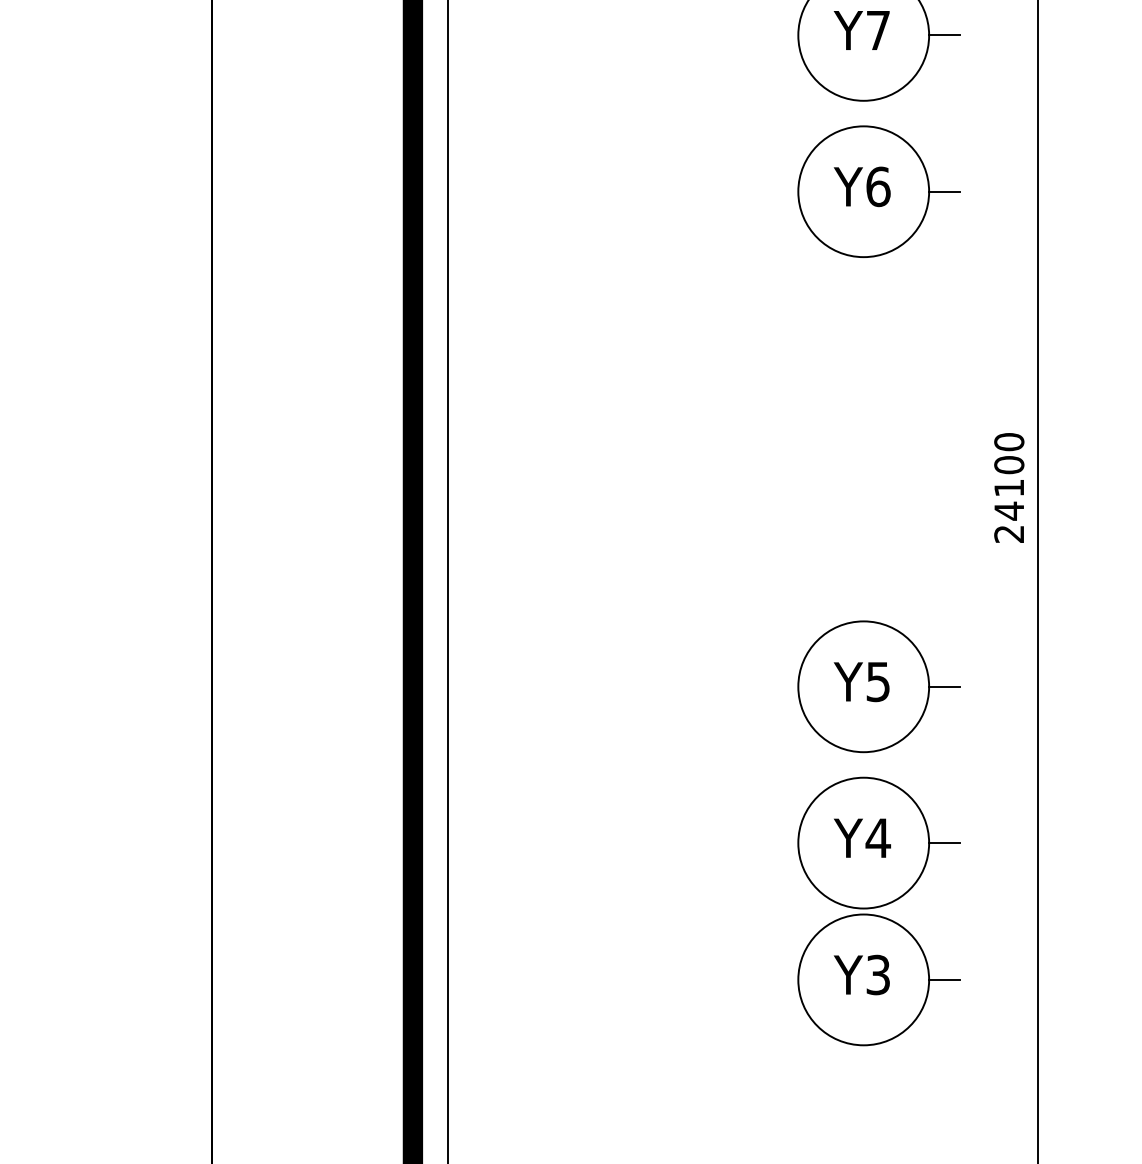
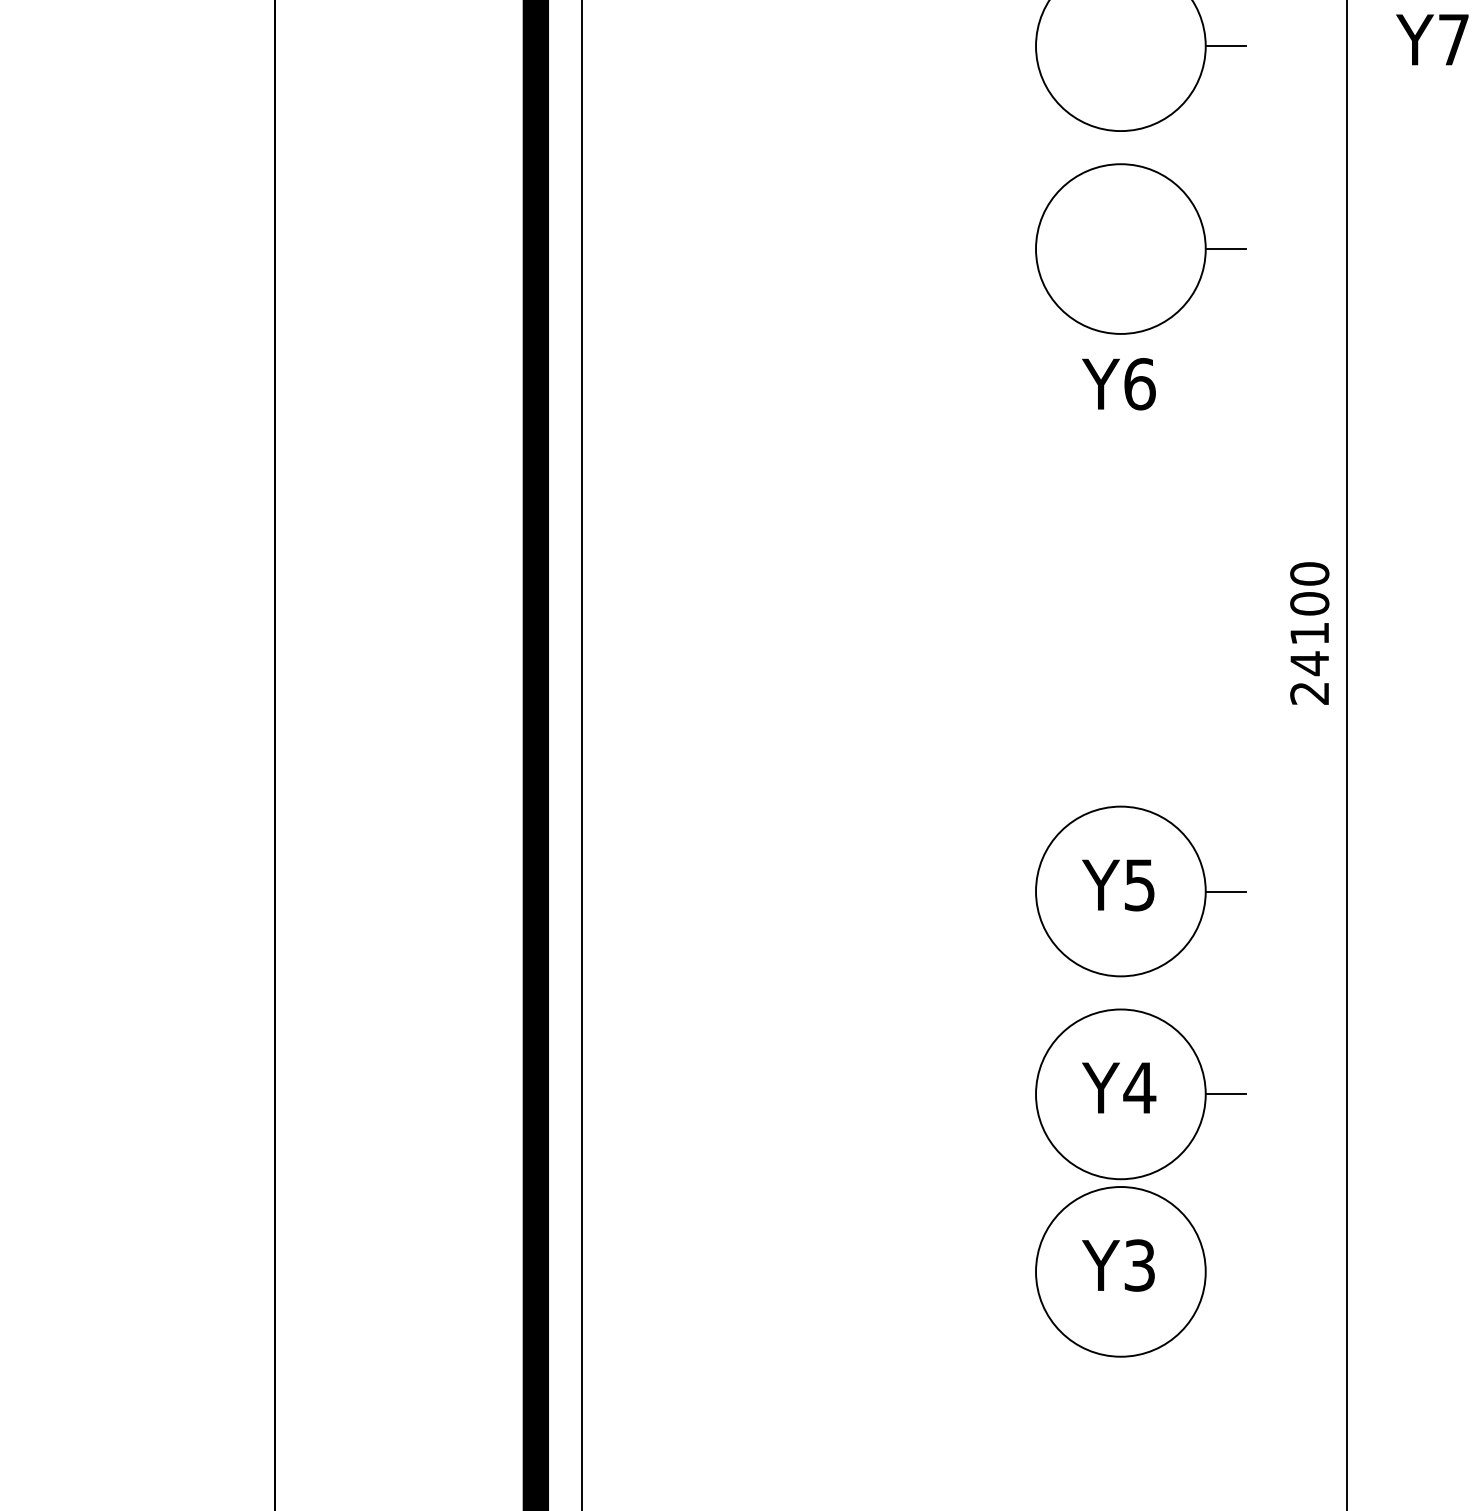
text: (861, 30) -> (1432, 39), moved
text: (861, 186) -> (1117, 383), moved
line: (944, 979) -> (1225, 1271), removed

